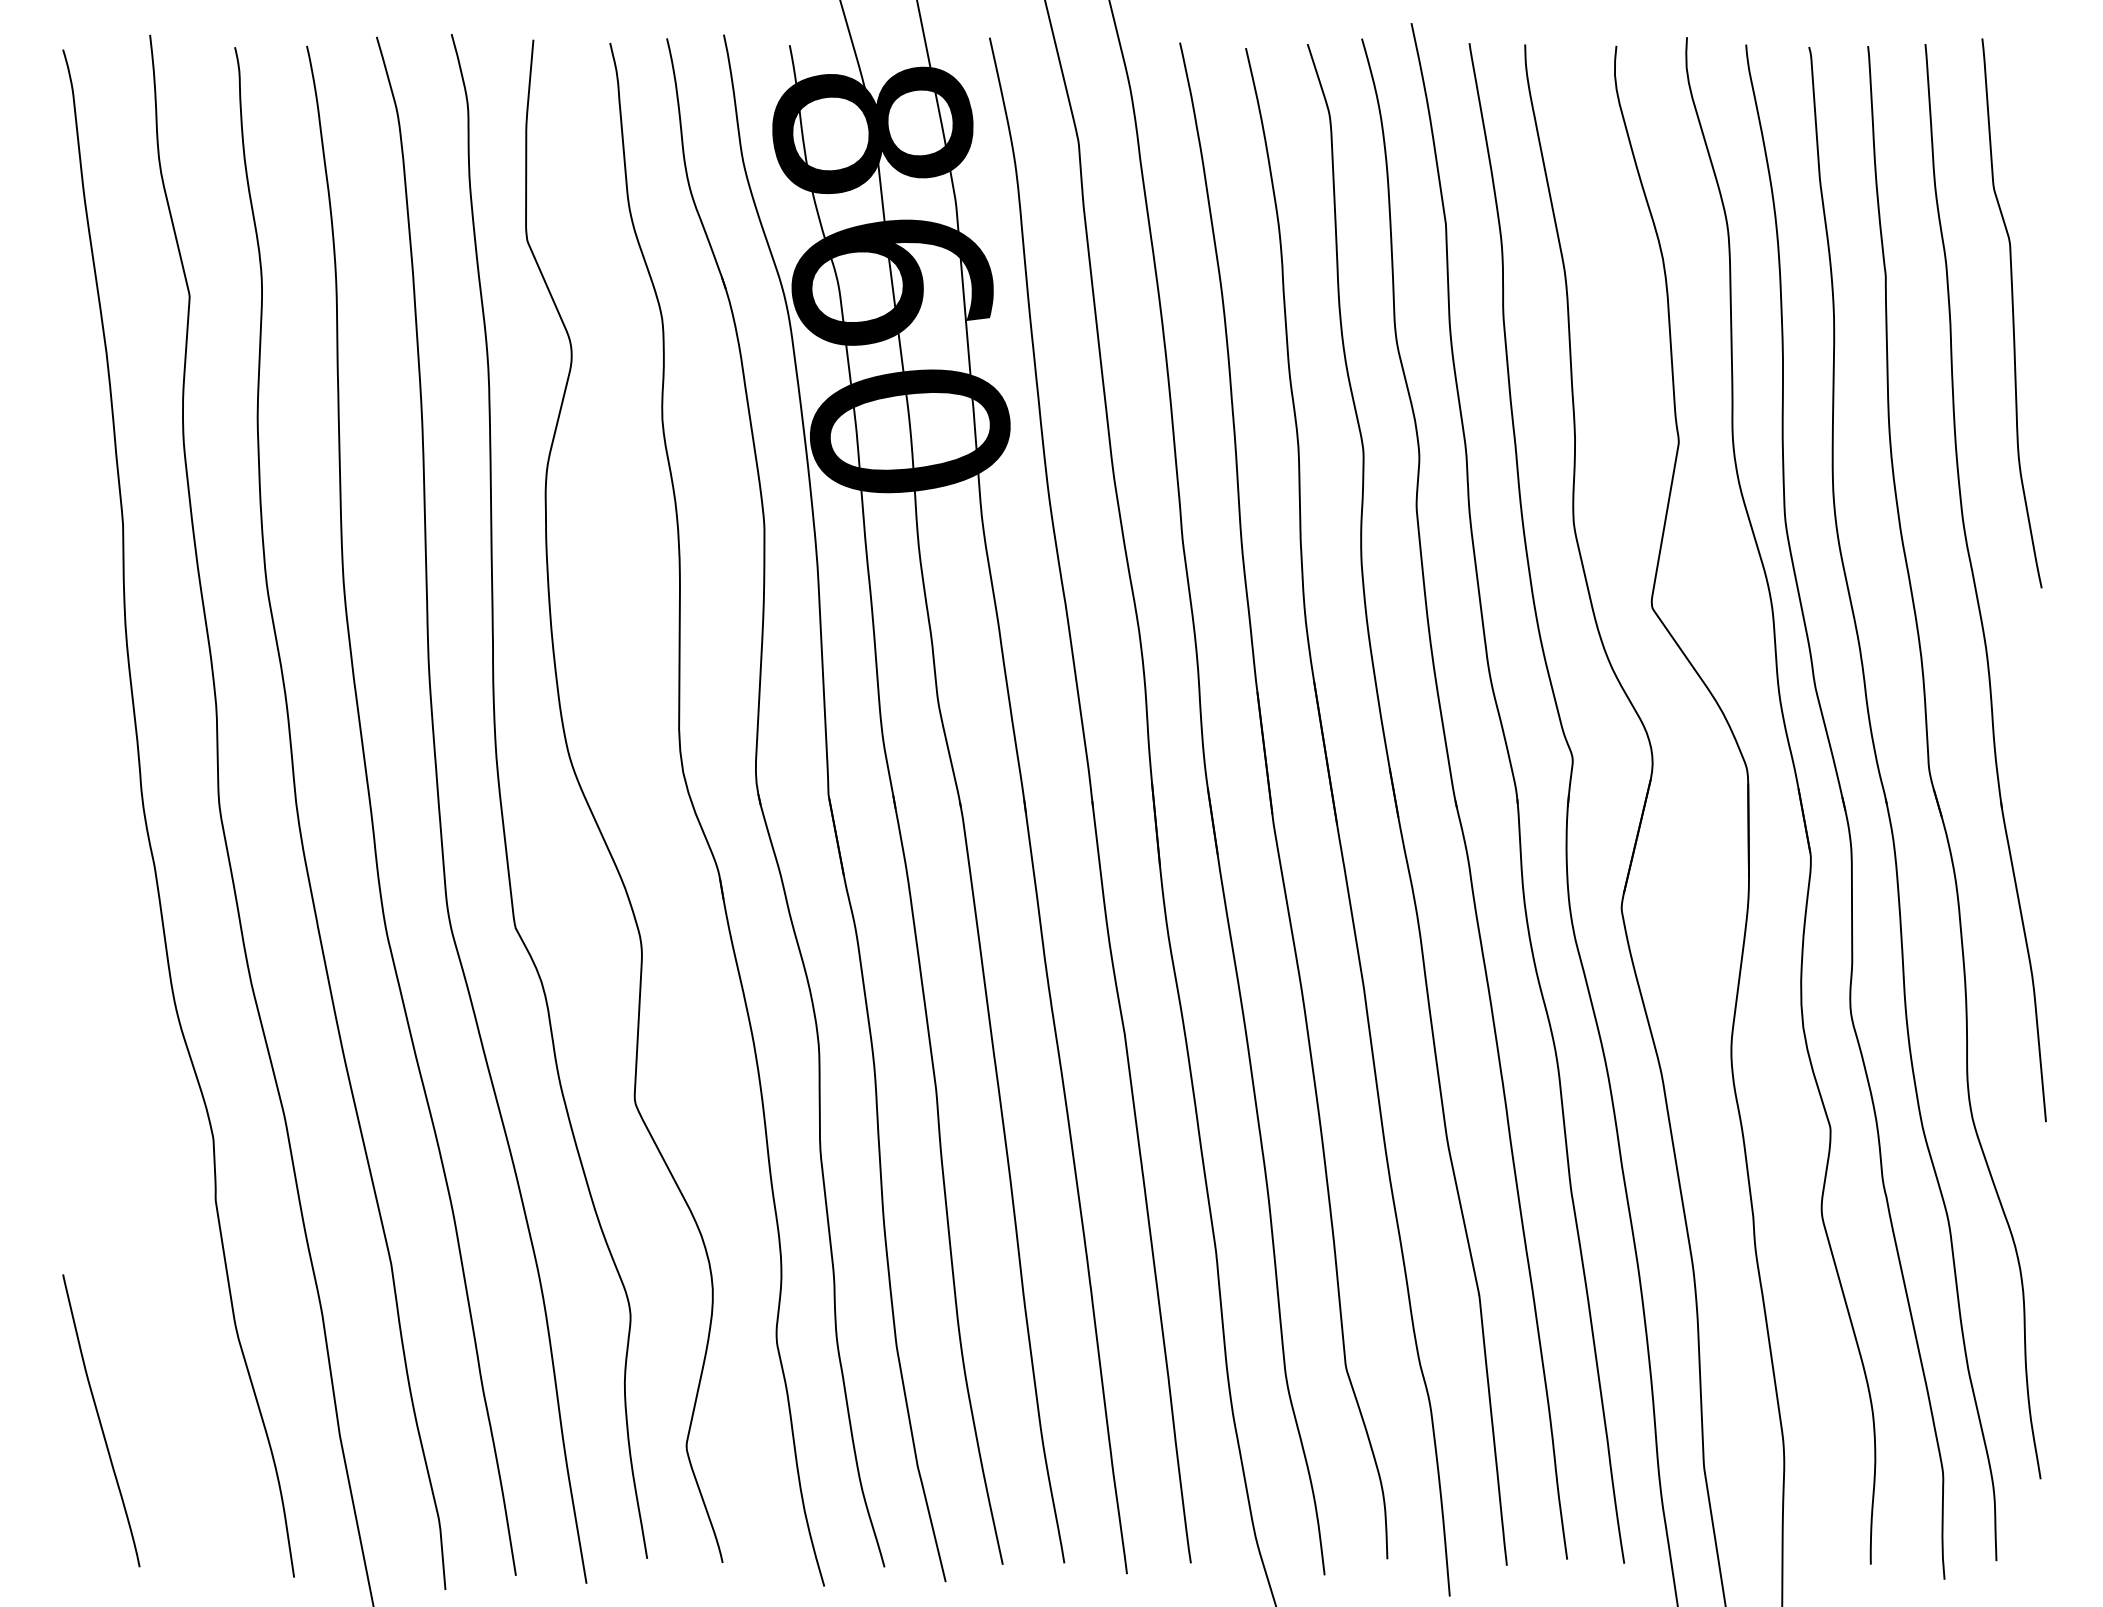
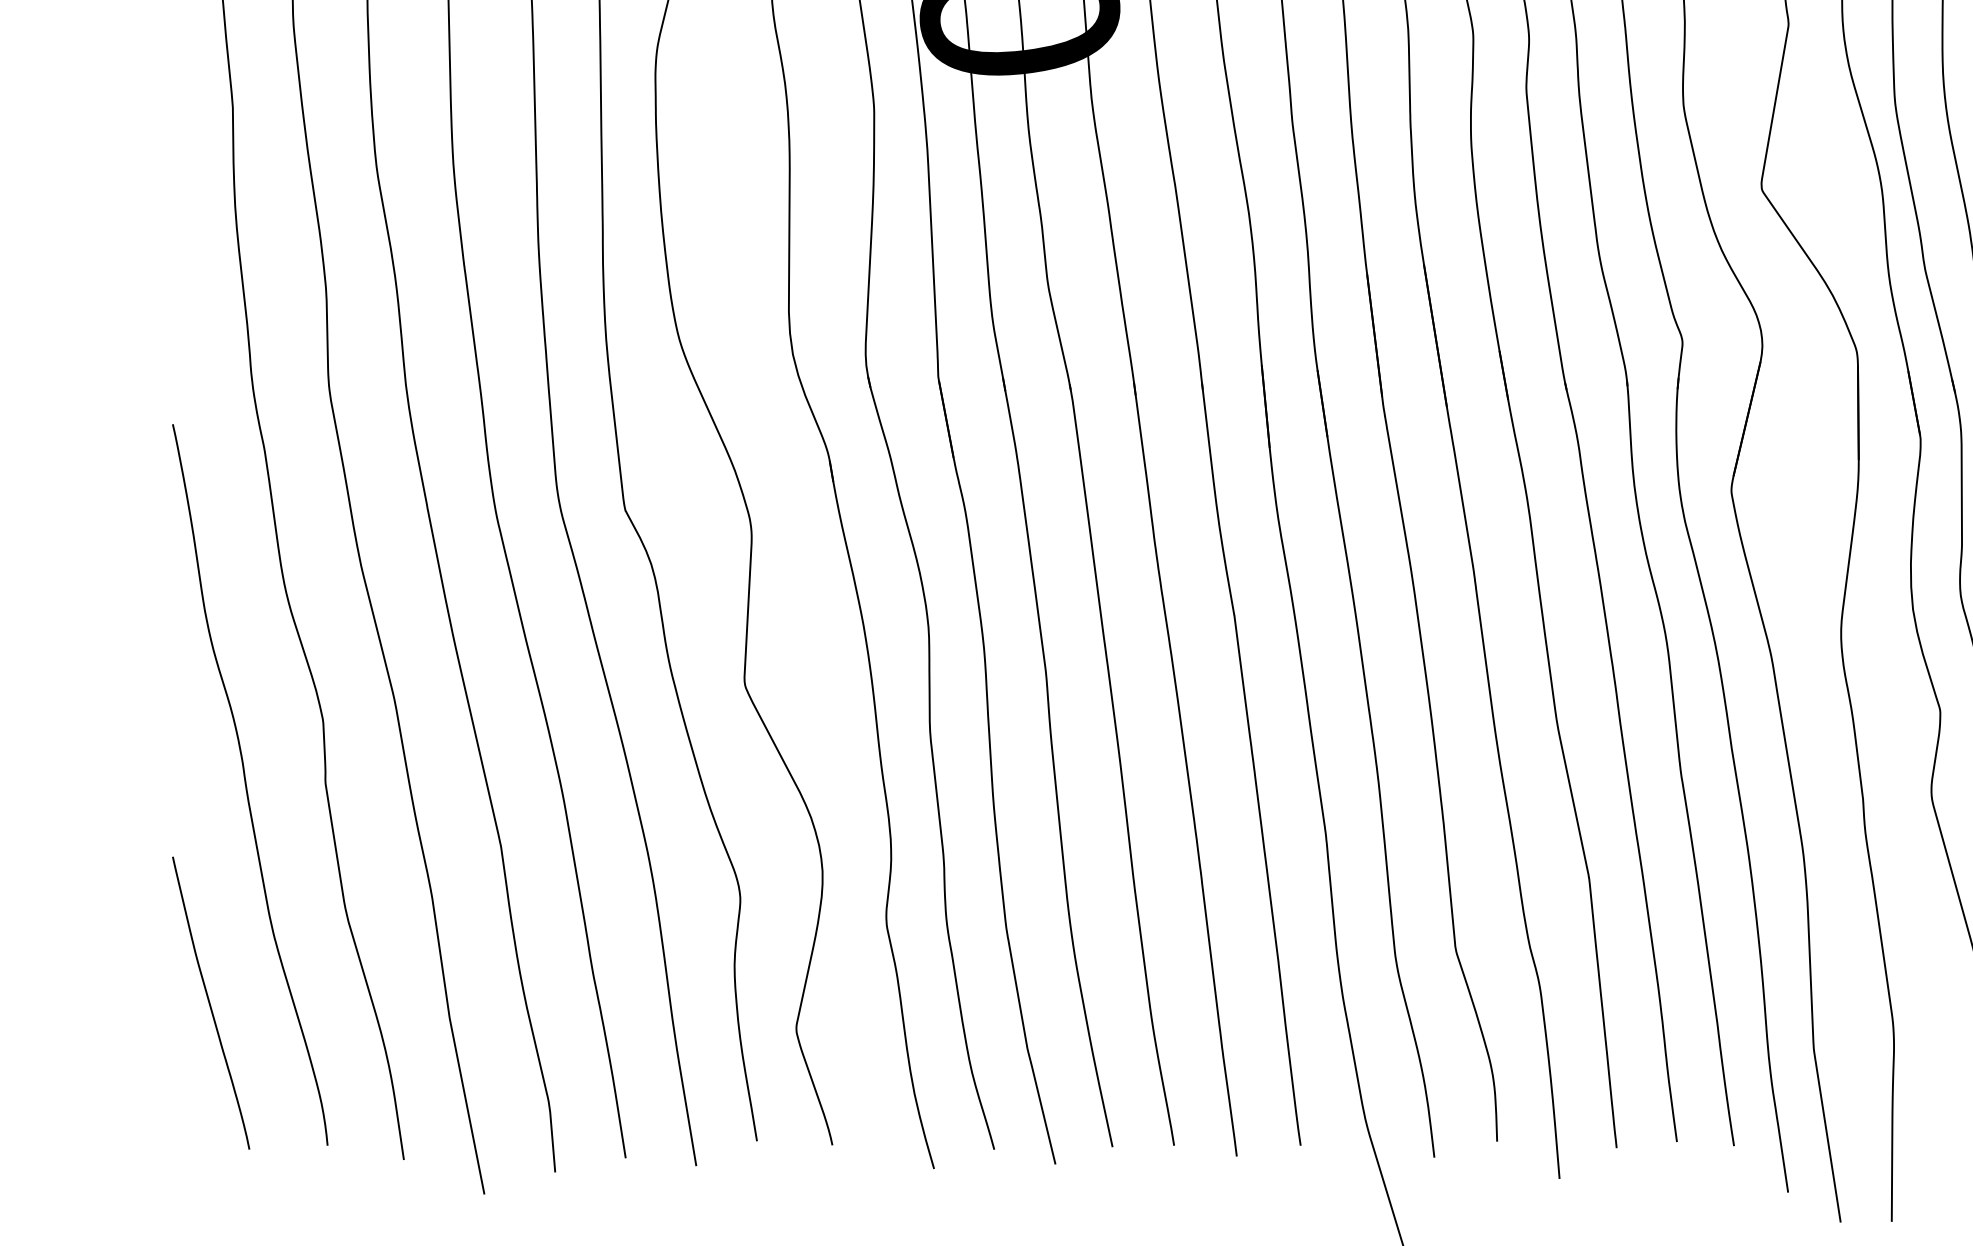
curve: (137, 1203) -> (247, 785), added

